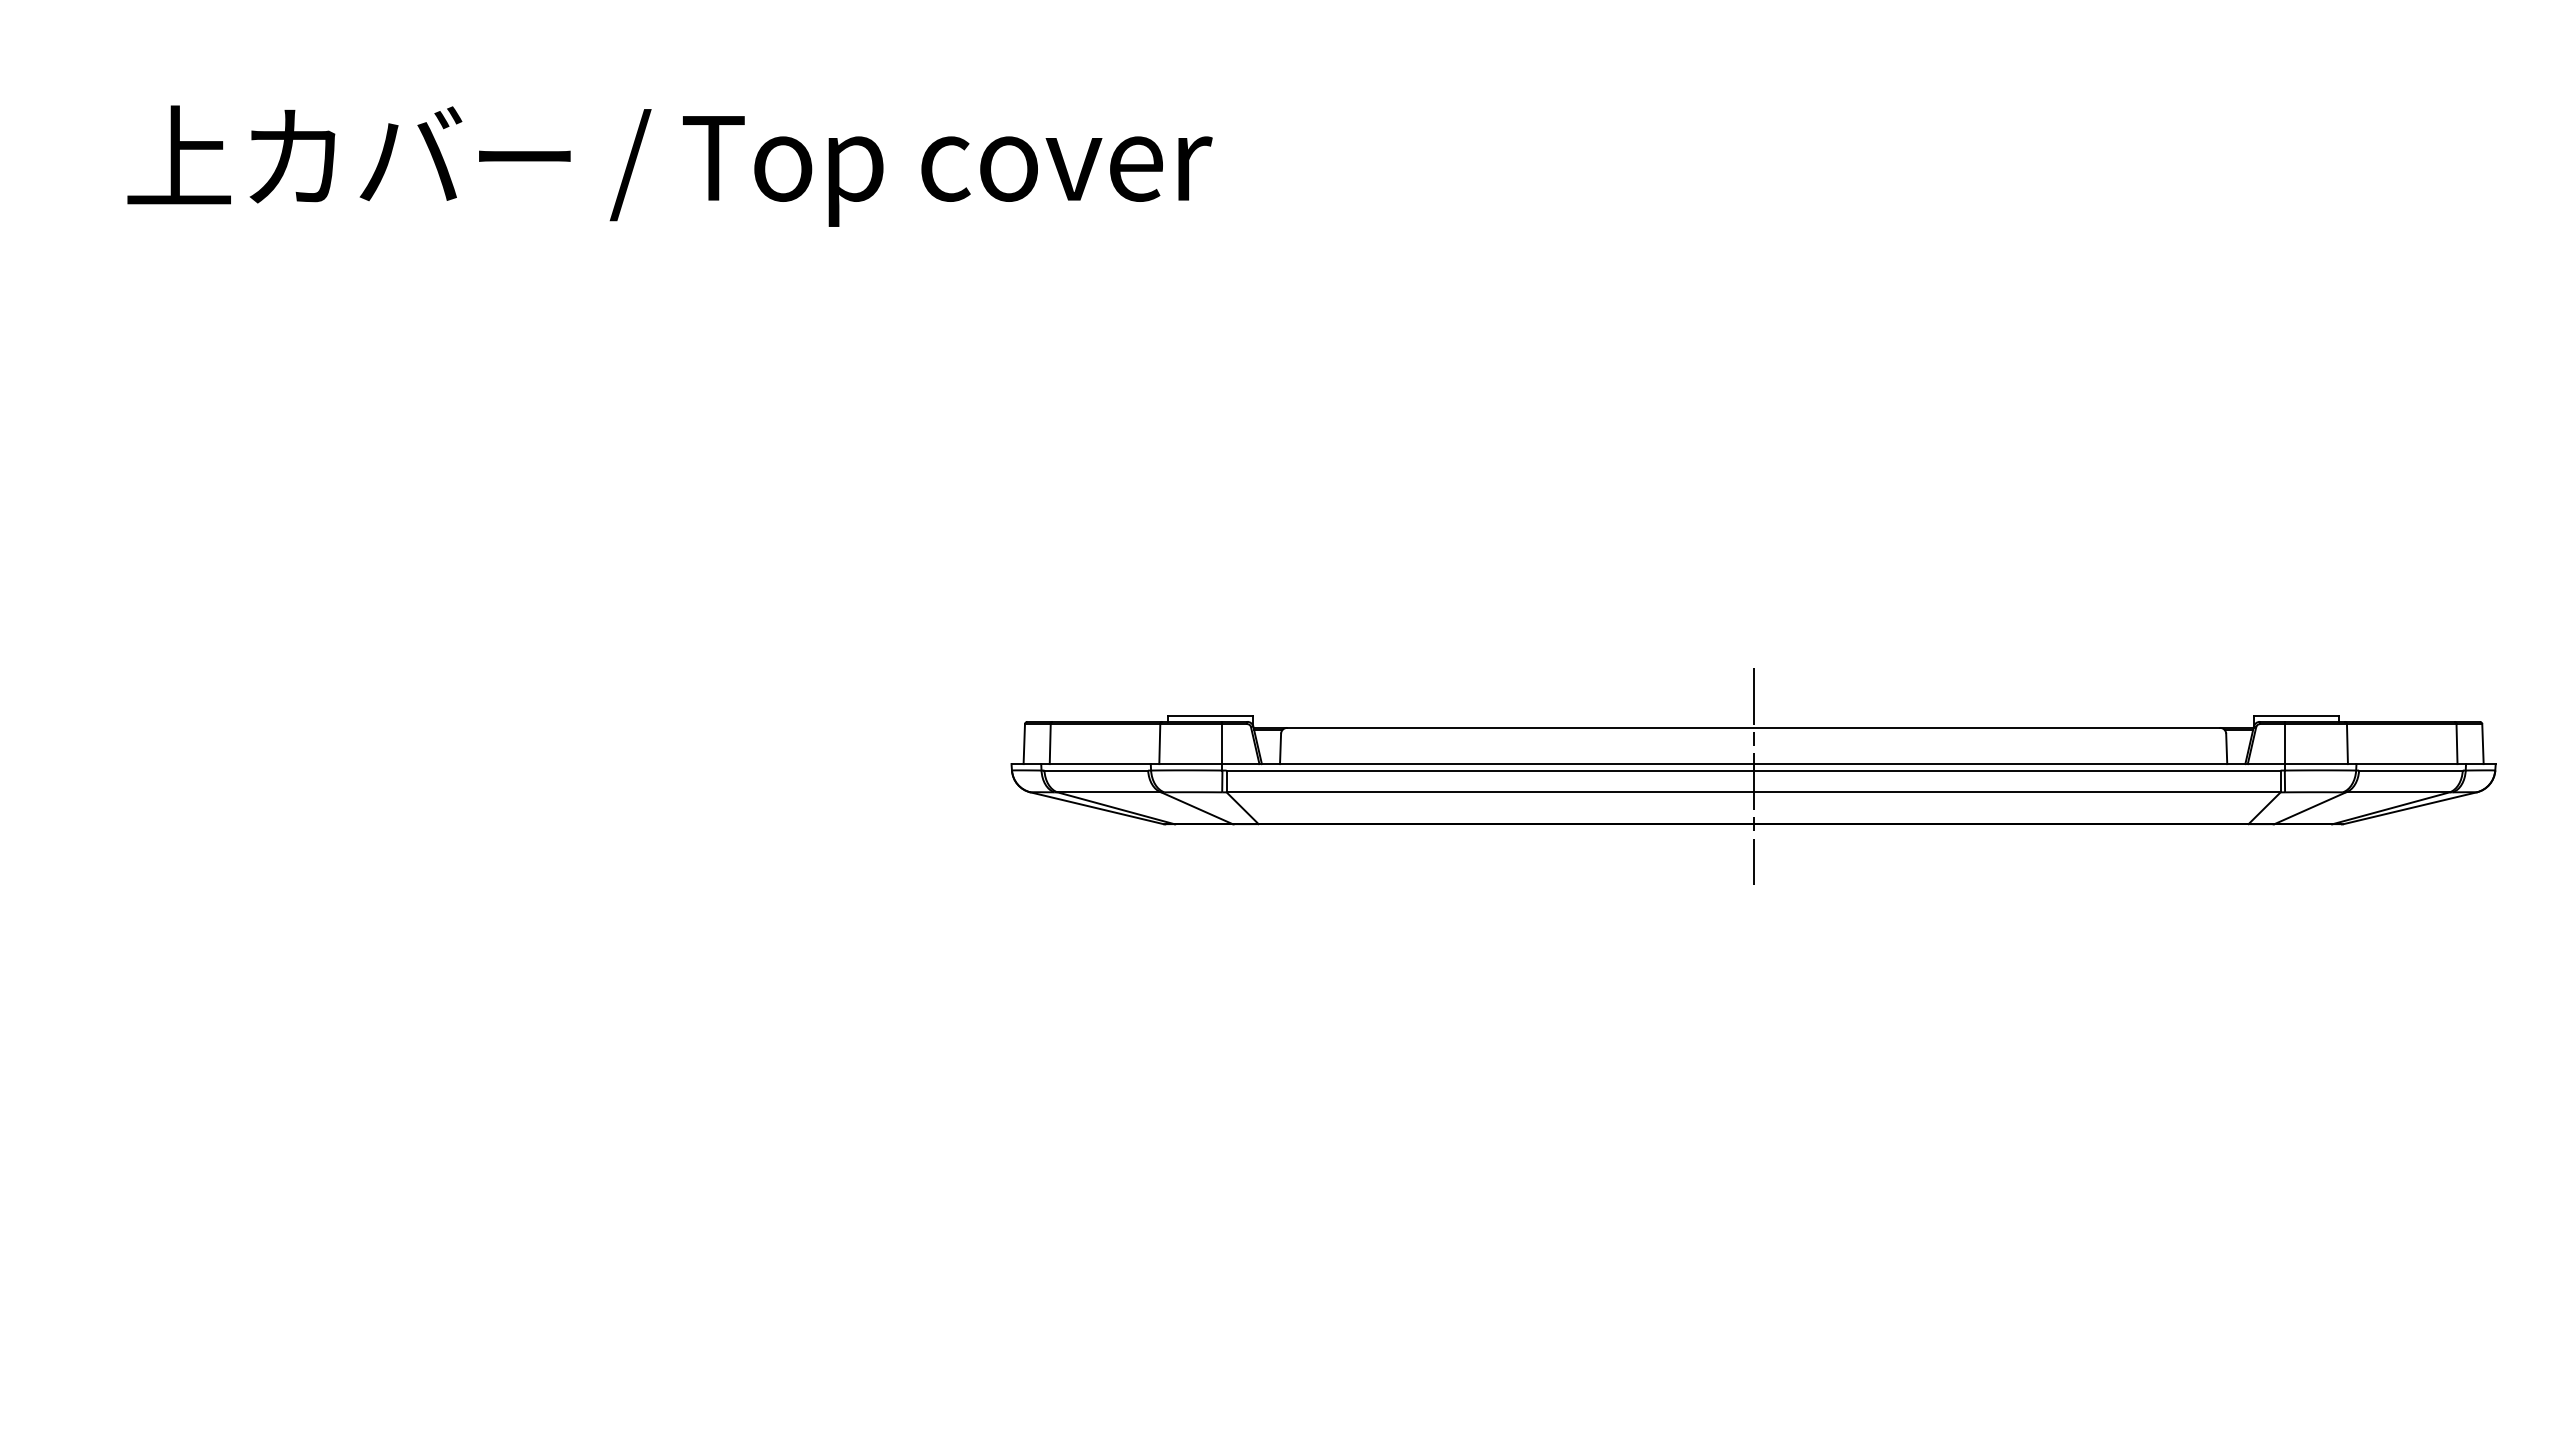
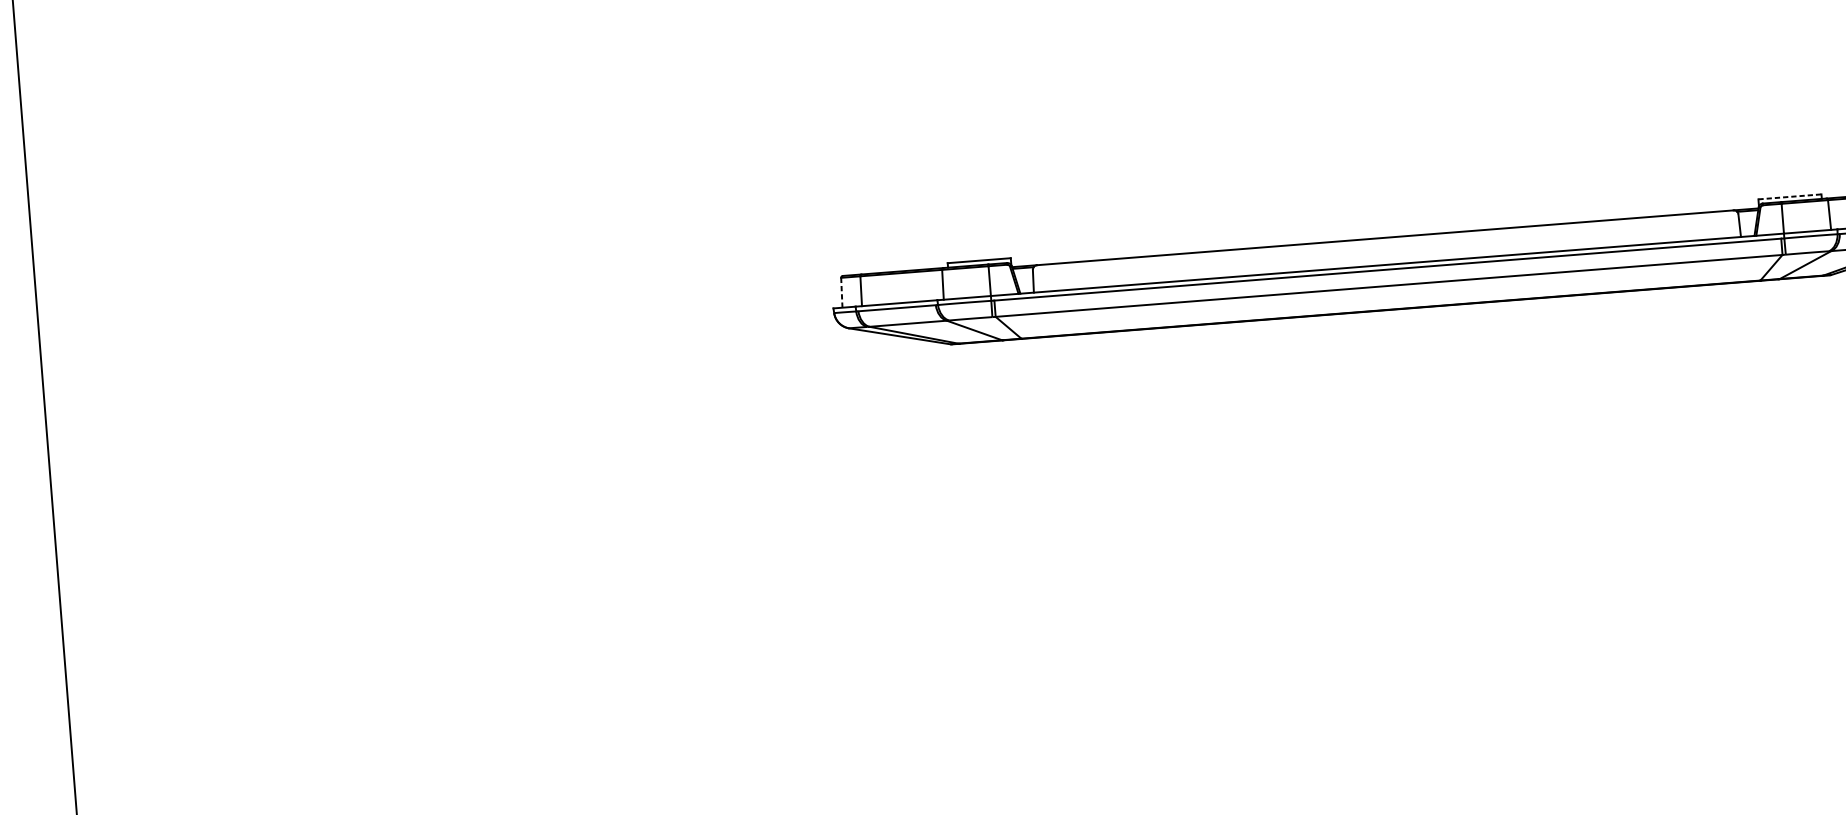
line: (2297, 715) -> (1790, 196), solid -> dashed
line: (1024, 744) -> (842, 293), solid -> dashed
line: (1753, 775) -> (1388, 273), removed

